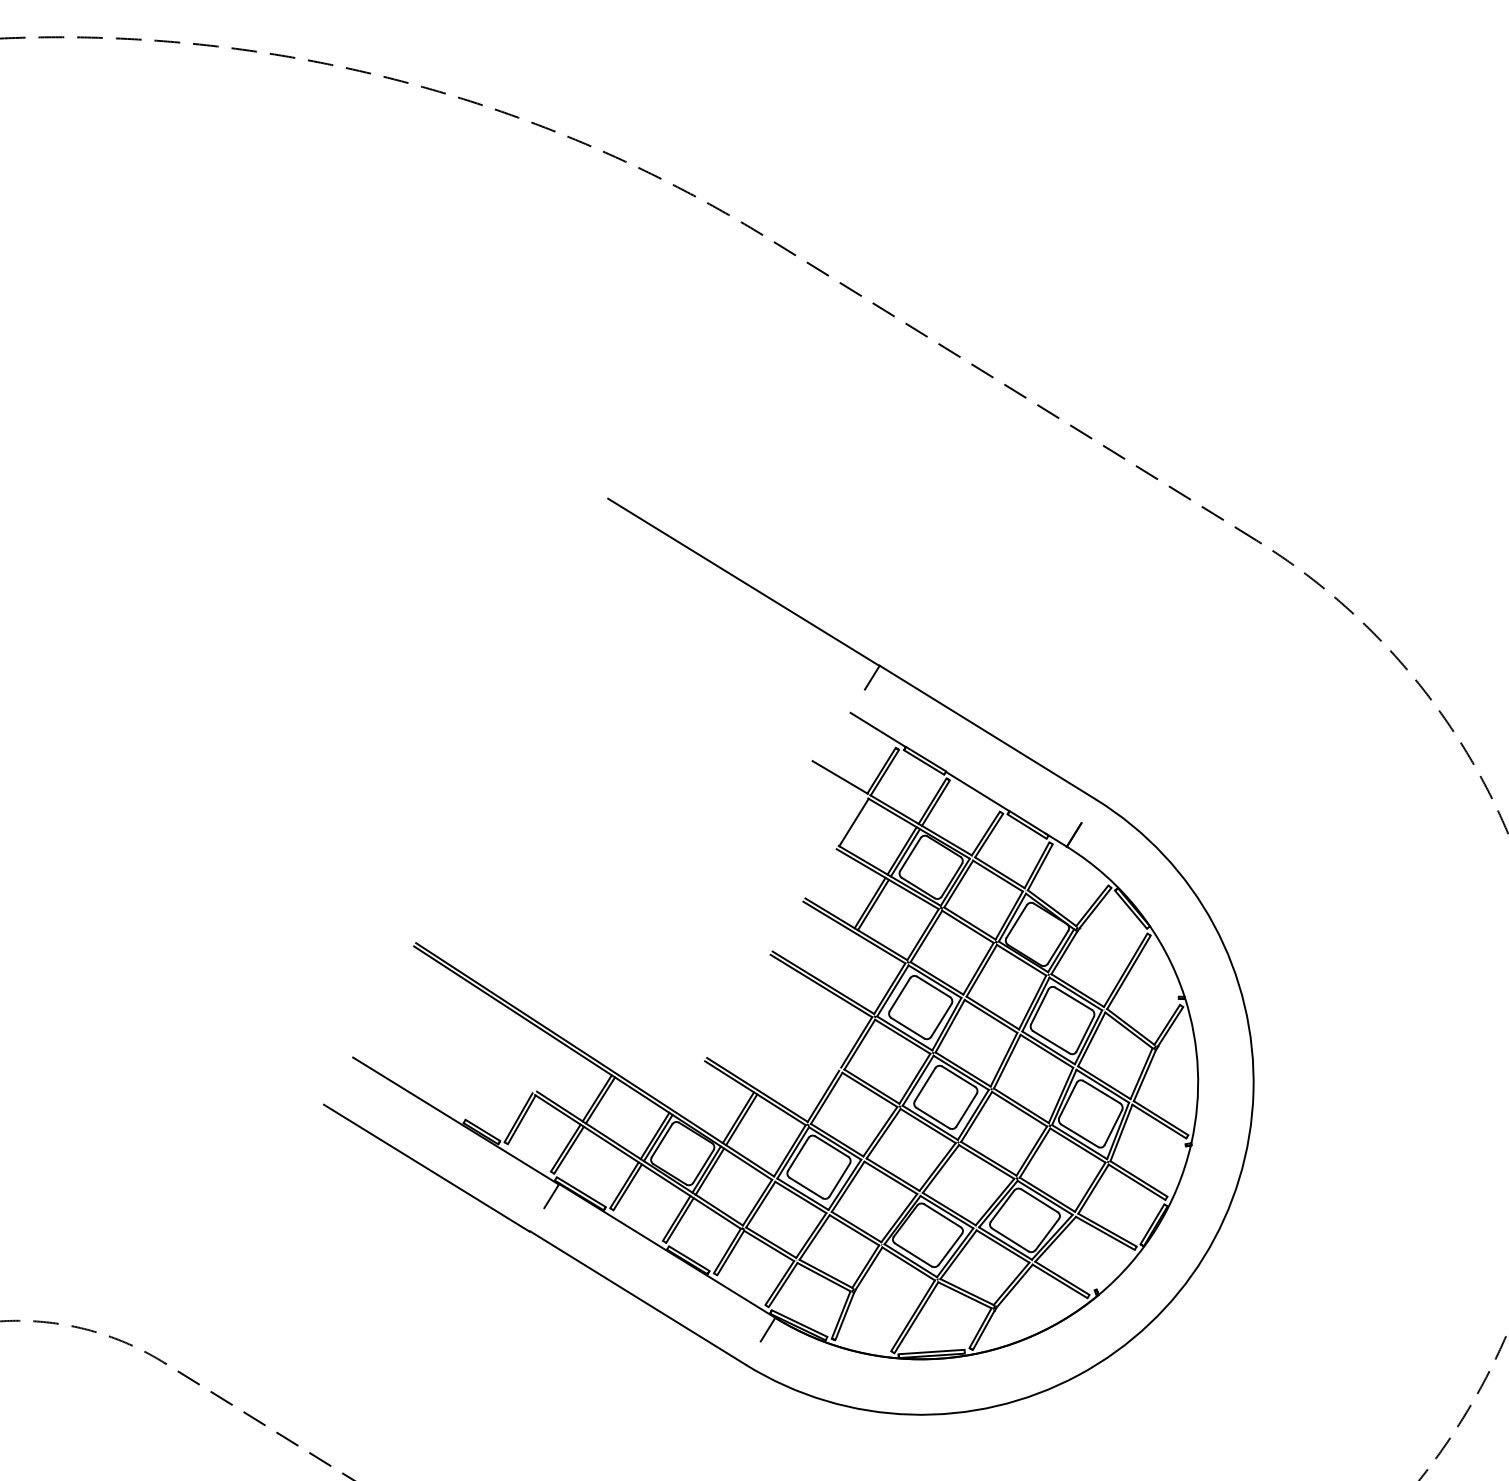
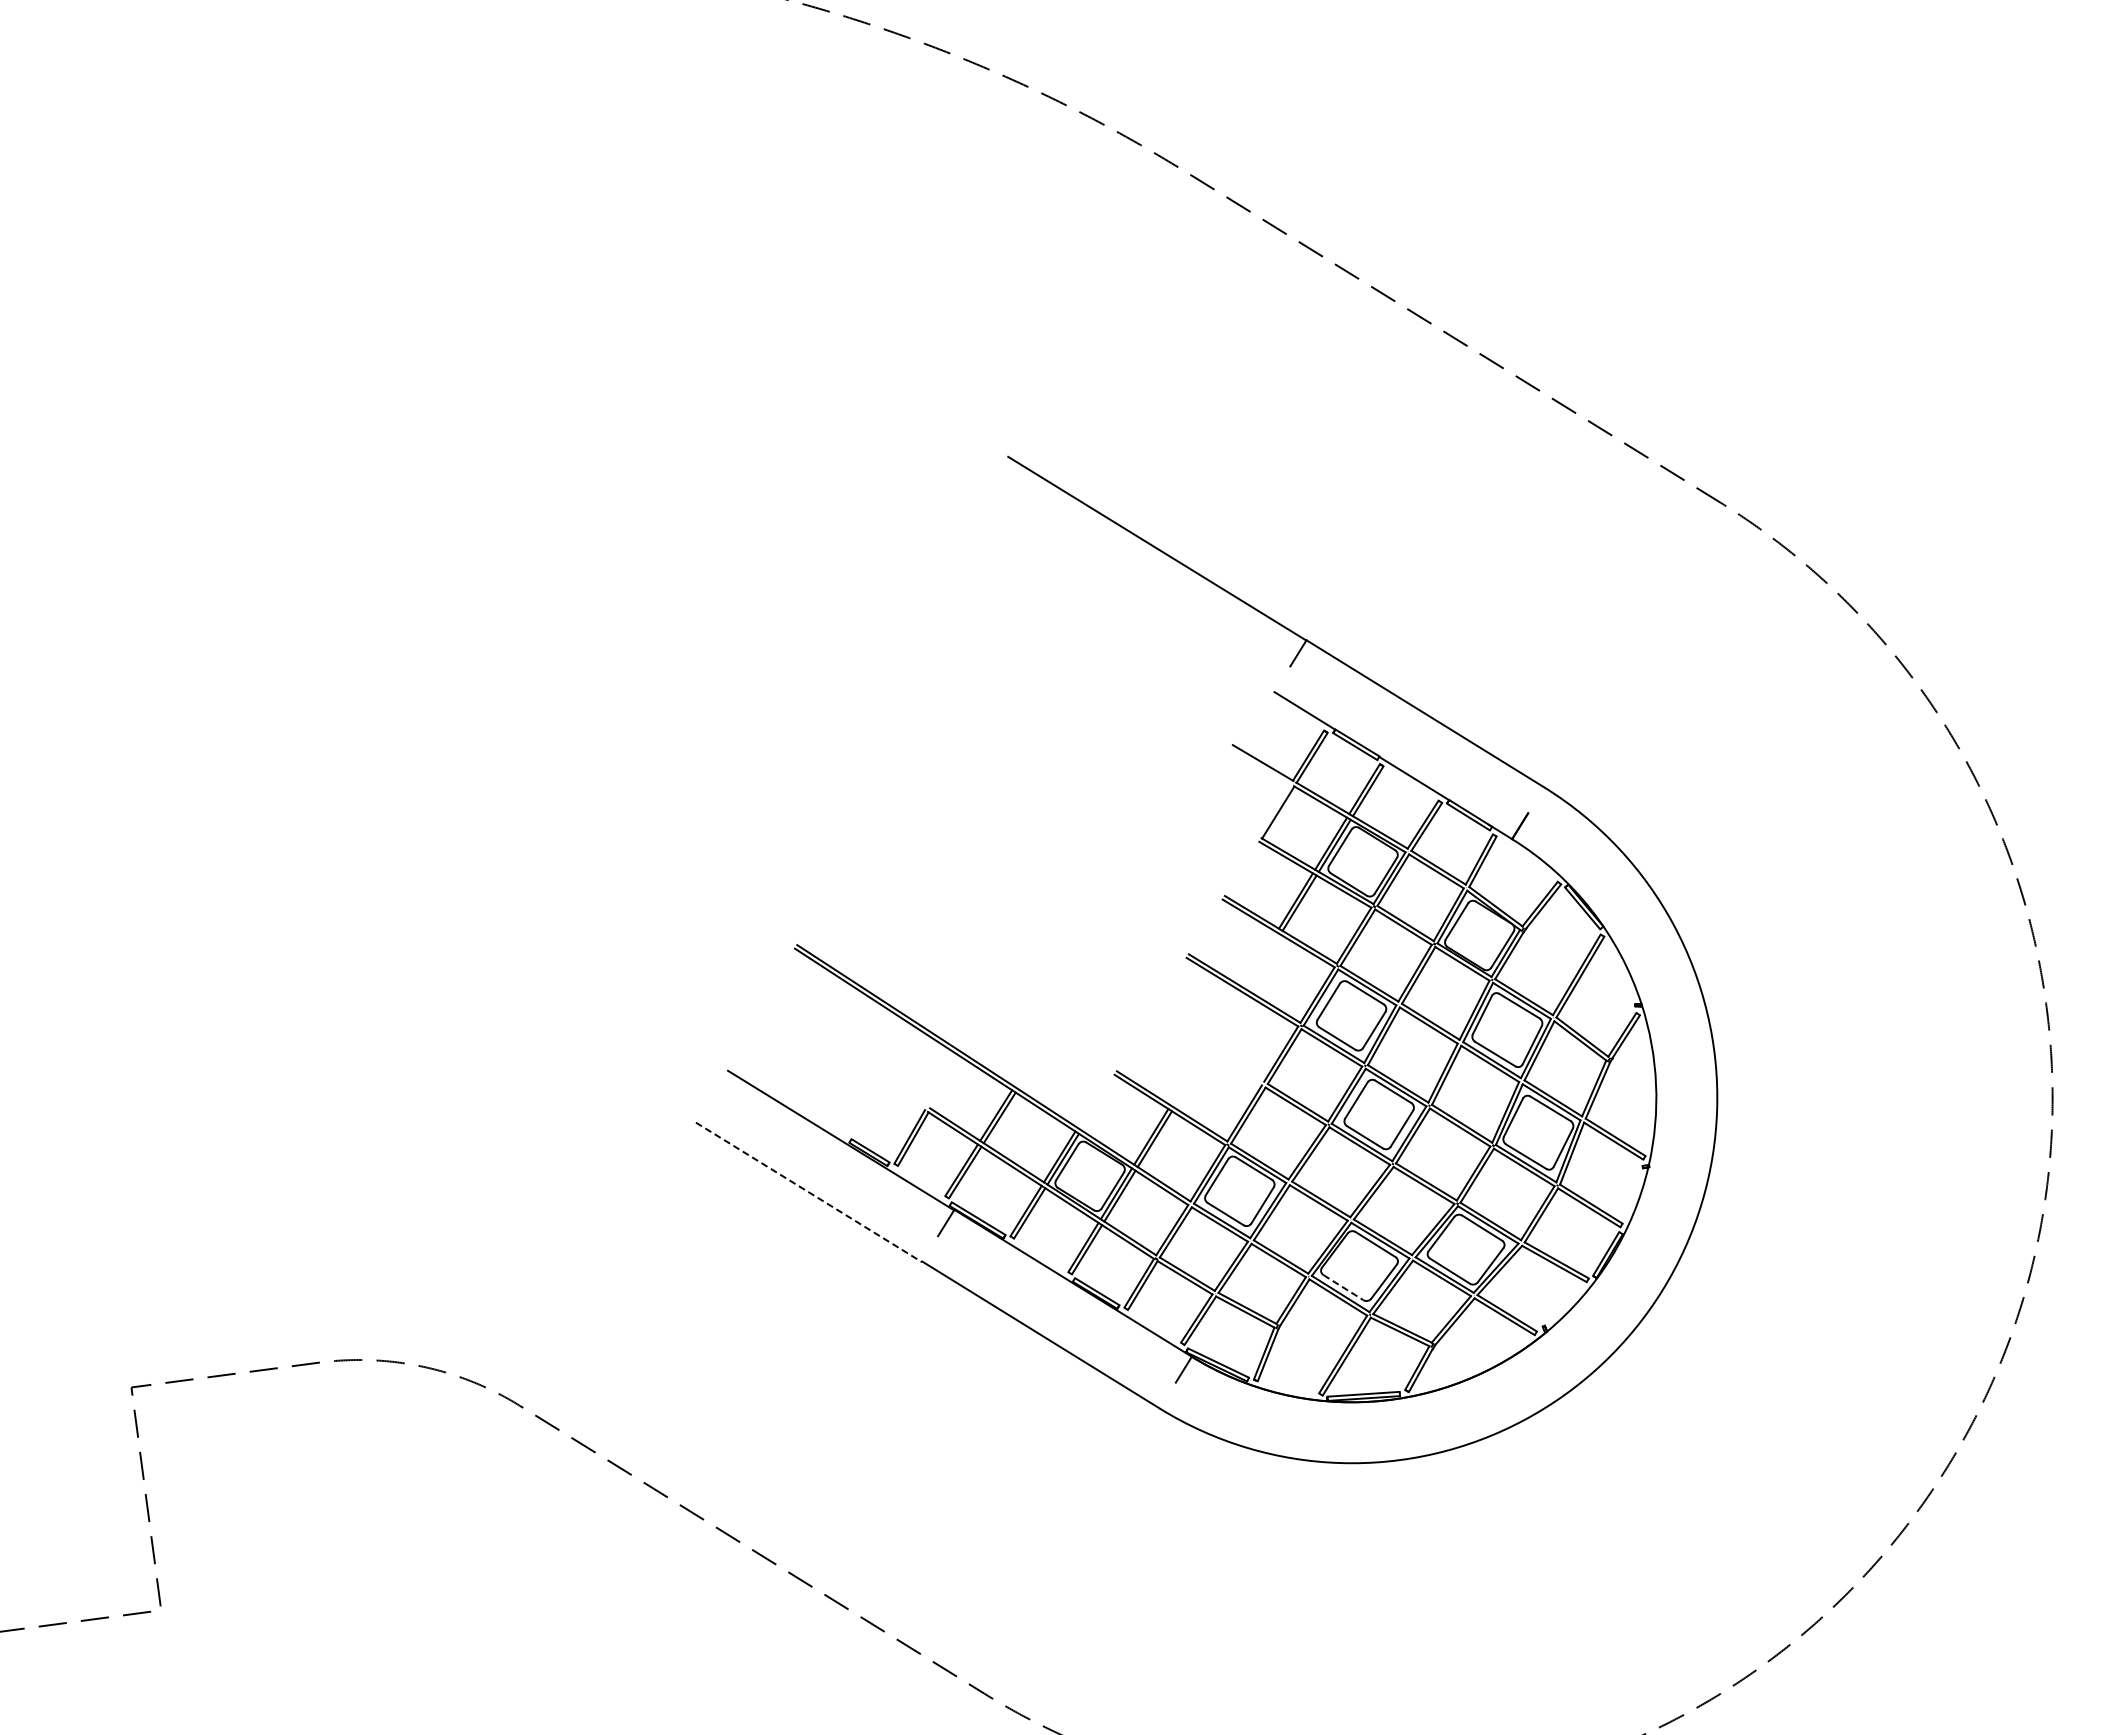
line: (427, 1168) -> (809, 1192), solid -> dashed
line: (913, 1254) -> (1343, 1287), solid -> dashed

